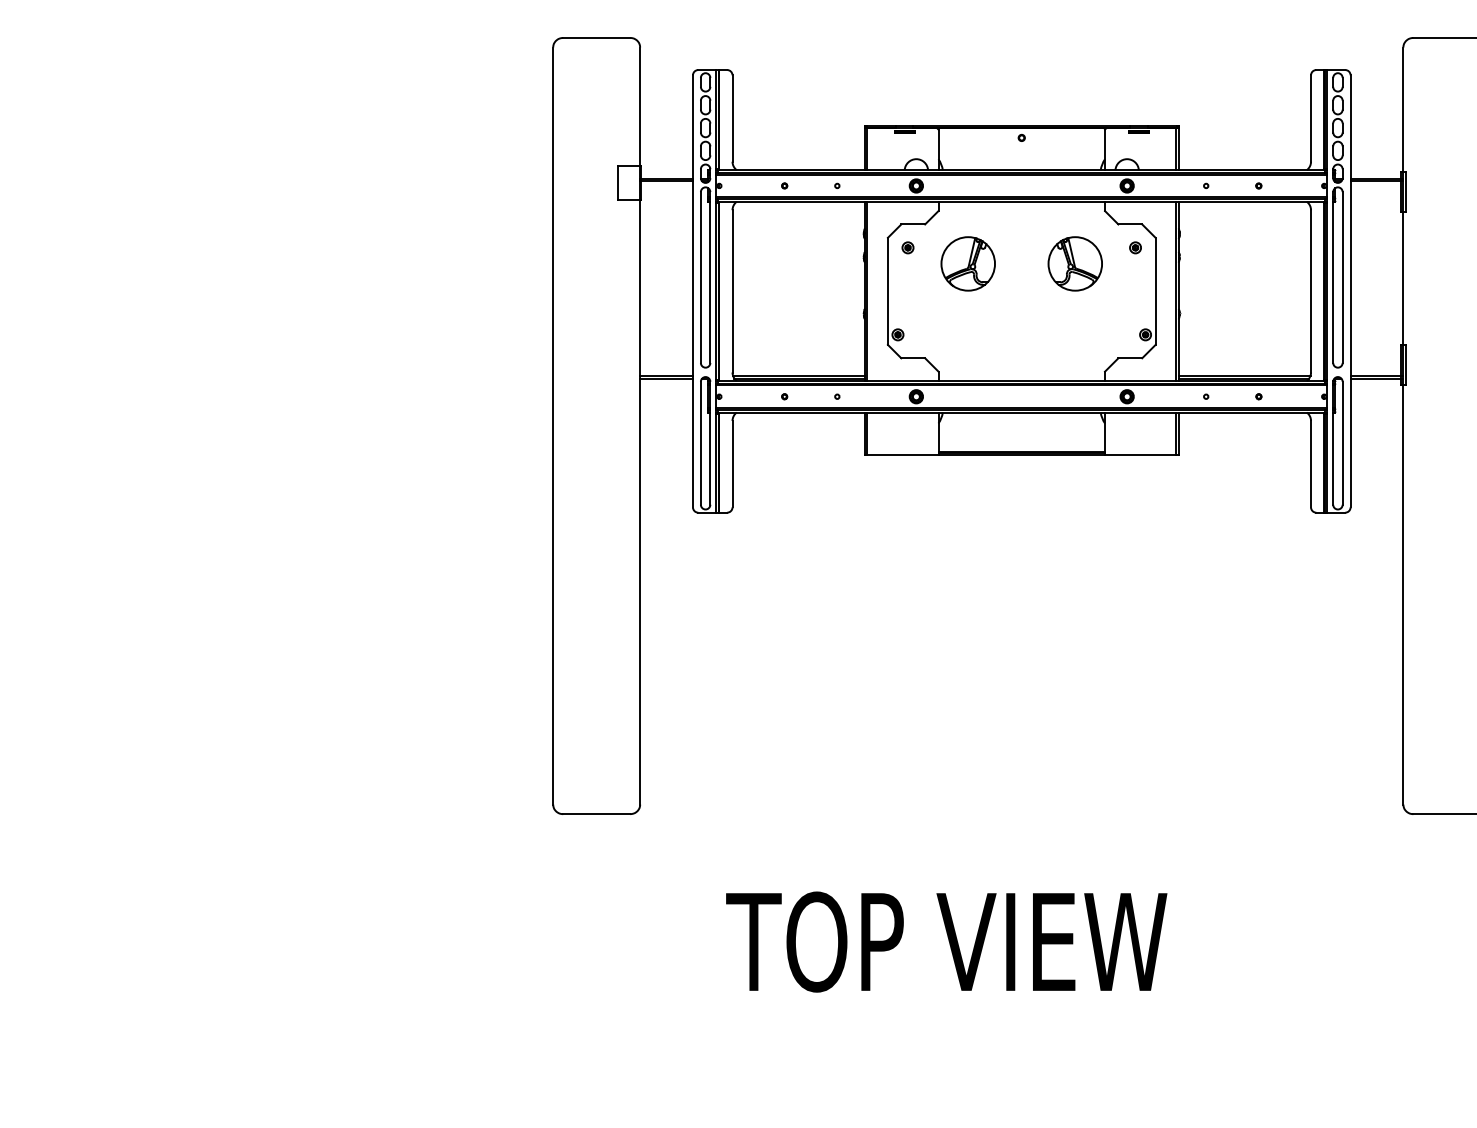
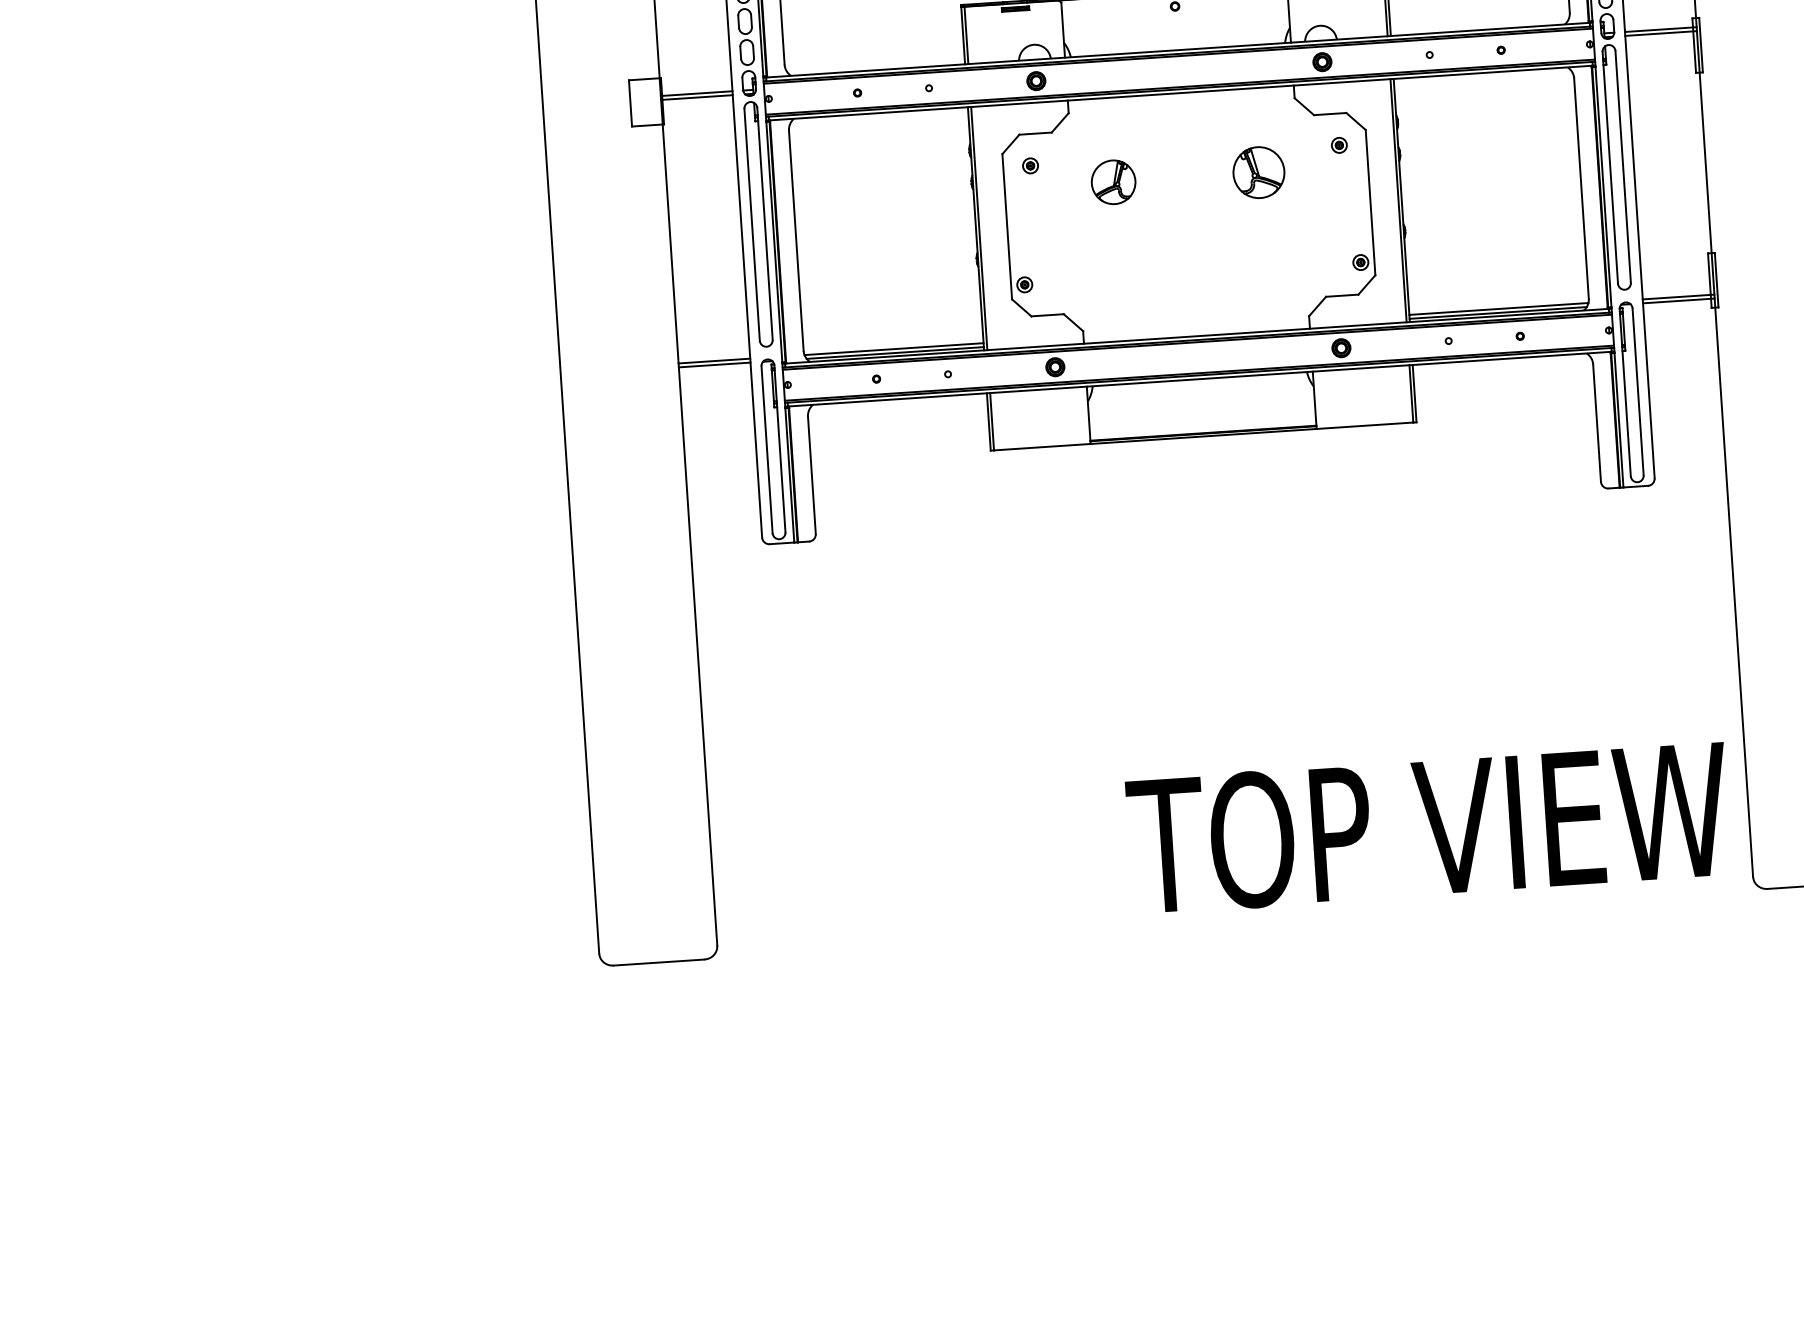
part: (967, 263) -> (1112, 181), size x0.6
part: (1074, 263) -> (1257, 172), size x0.7
text: (946, 941) -> (1428, 827), moved

